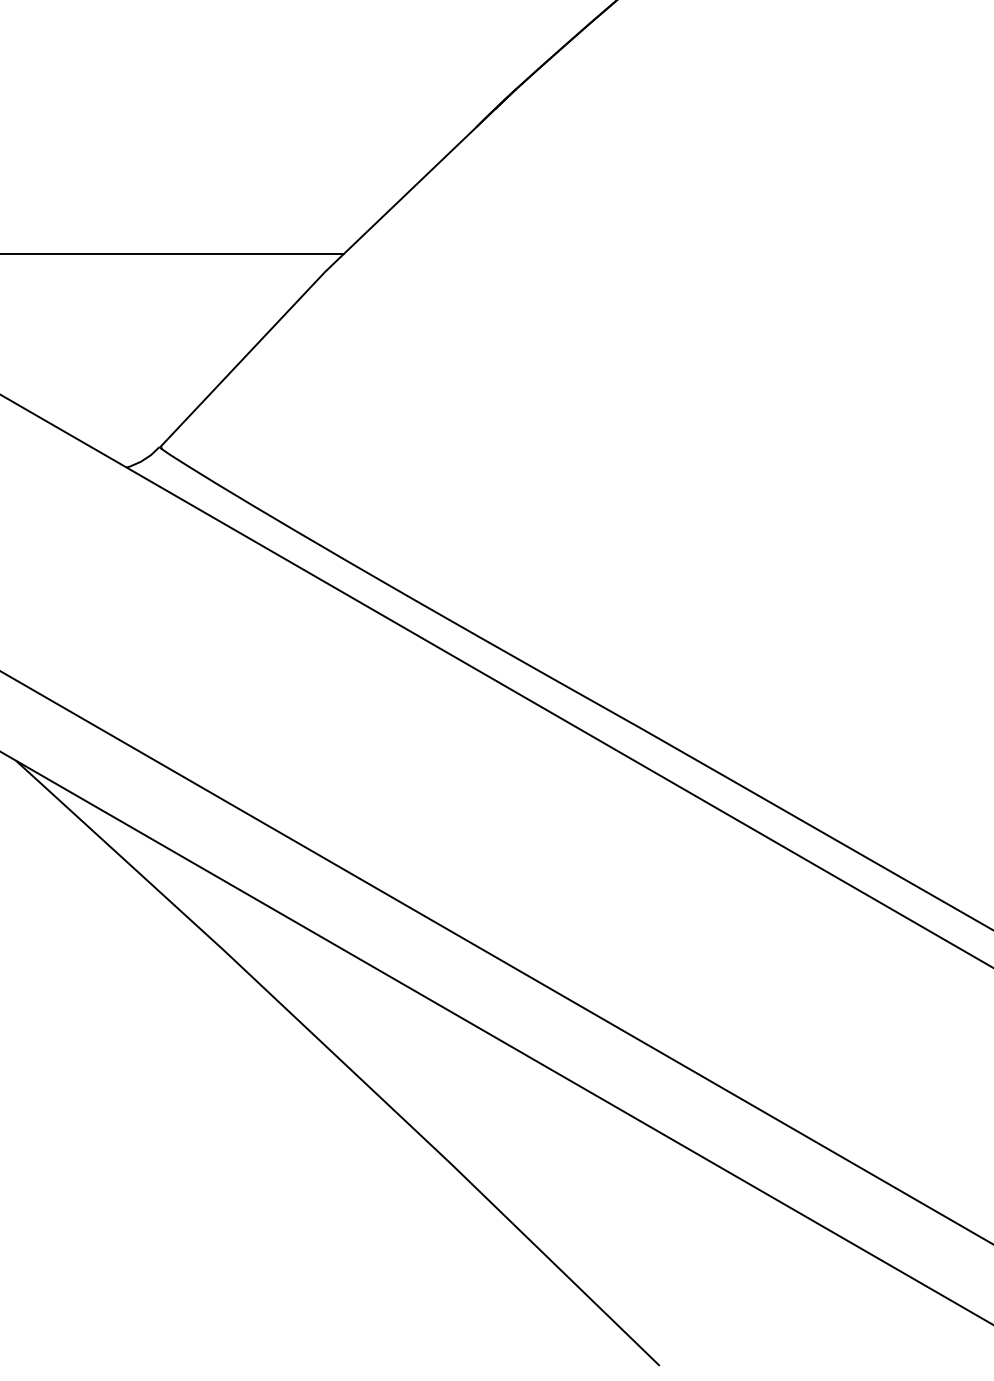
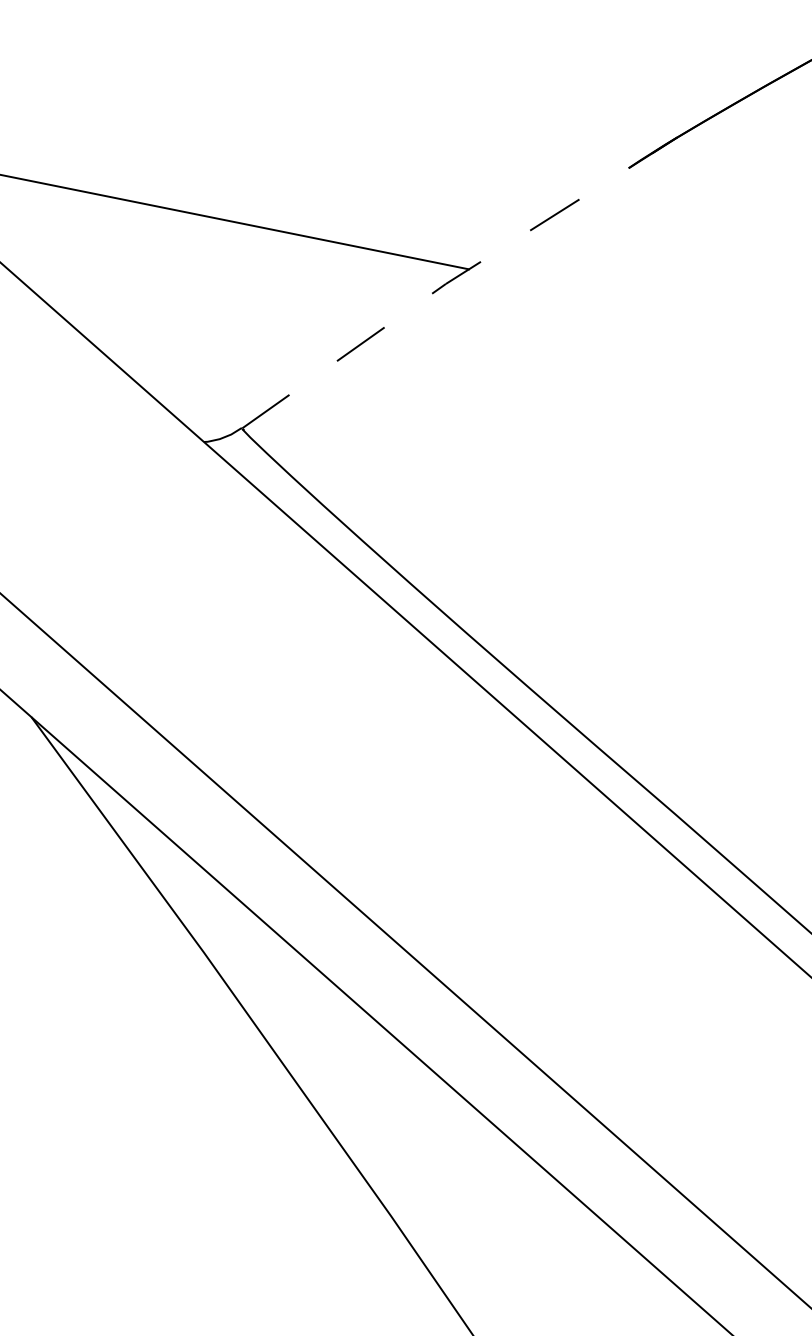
line: (333, 264) -> (455, 278), solid -> dashed

